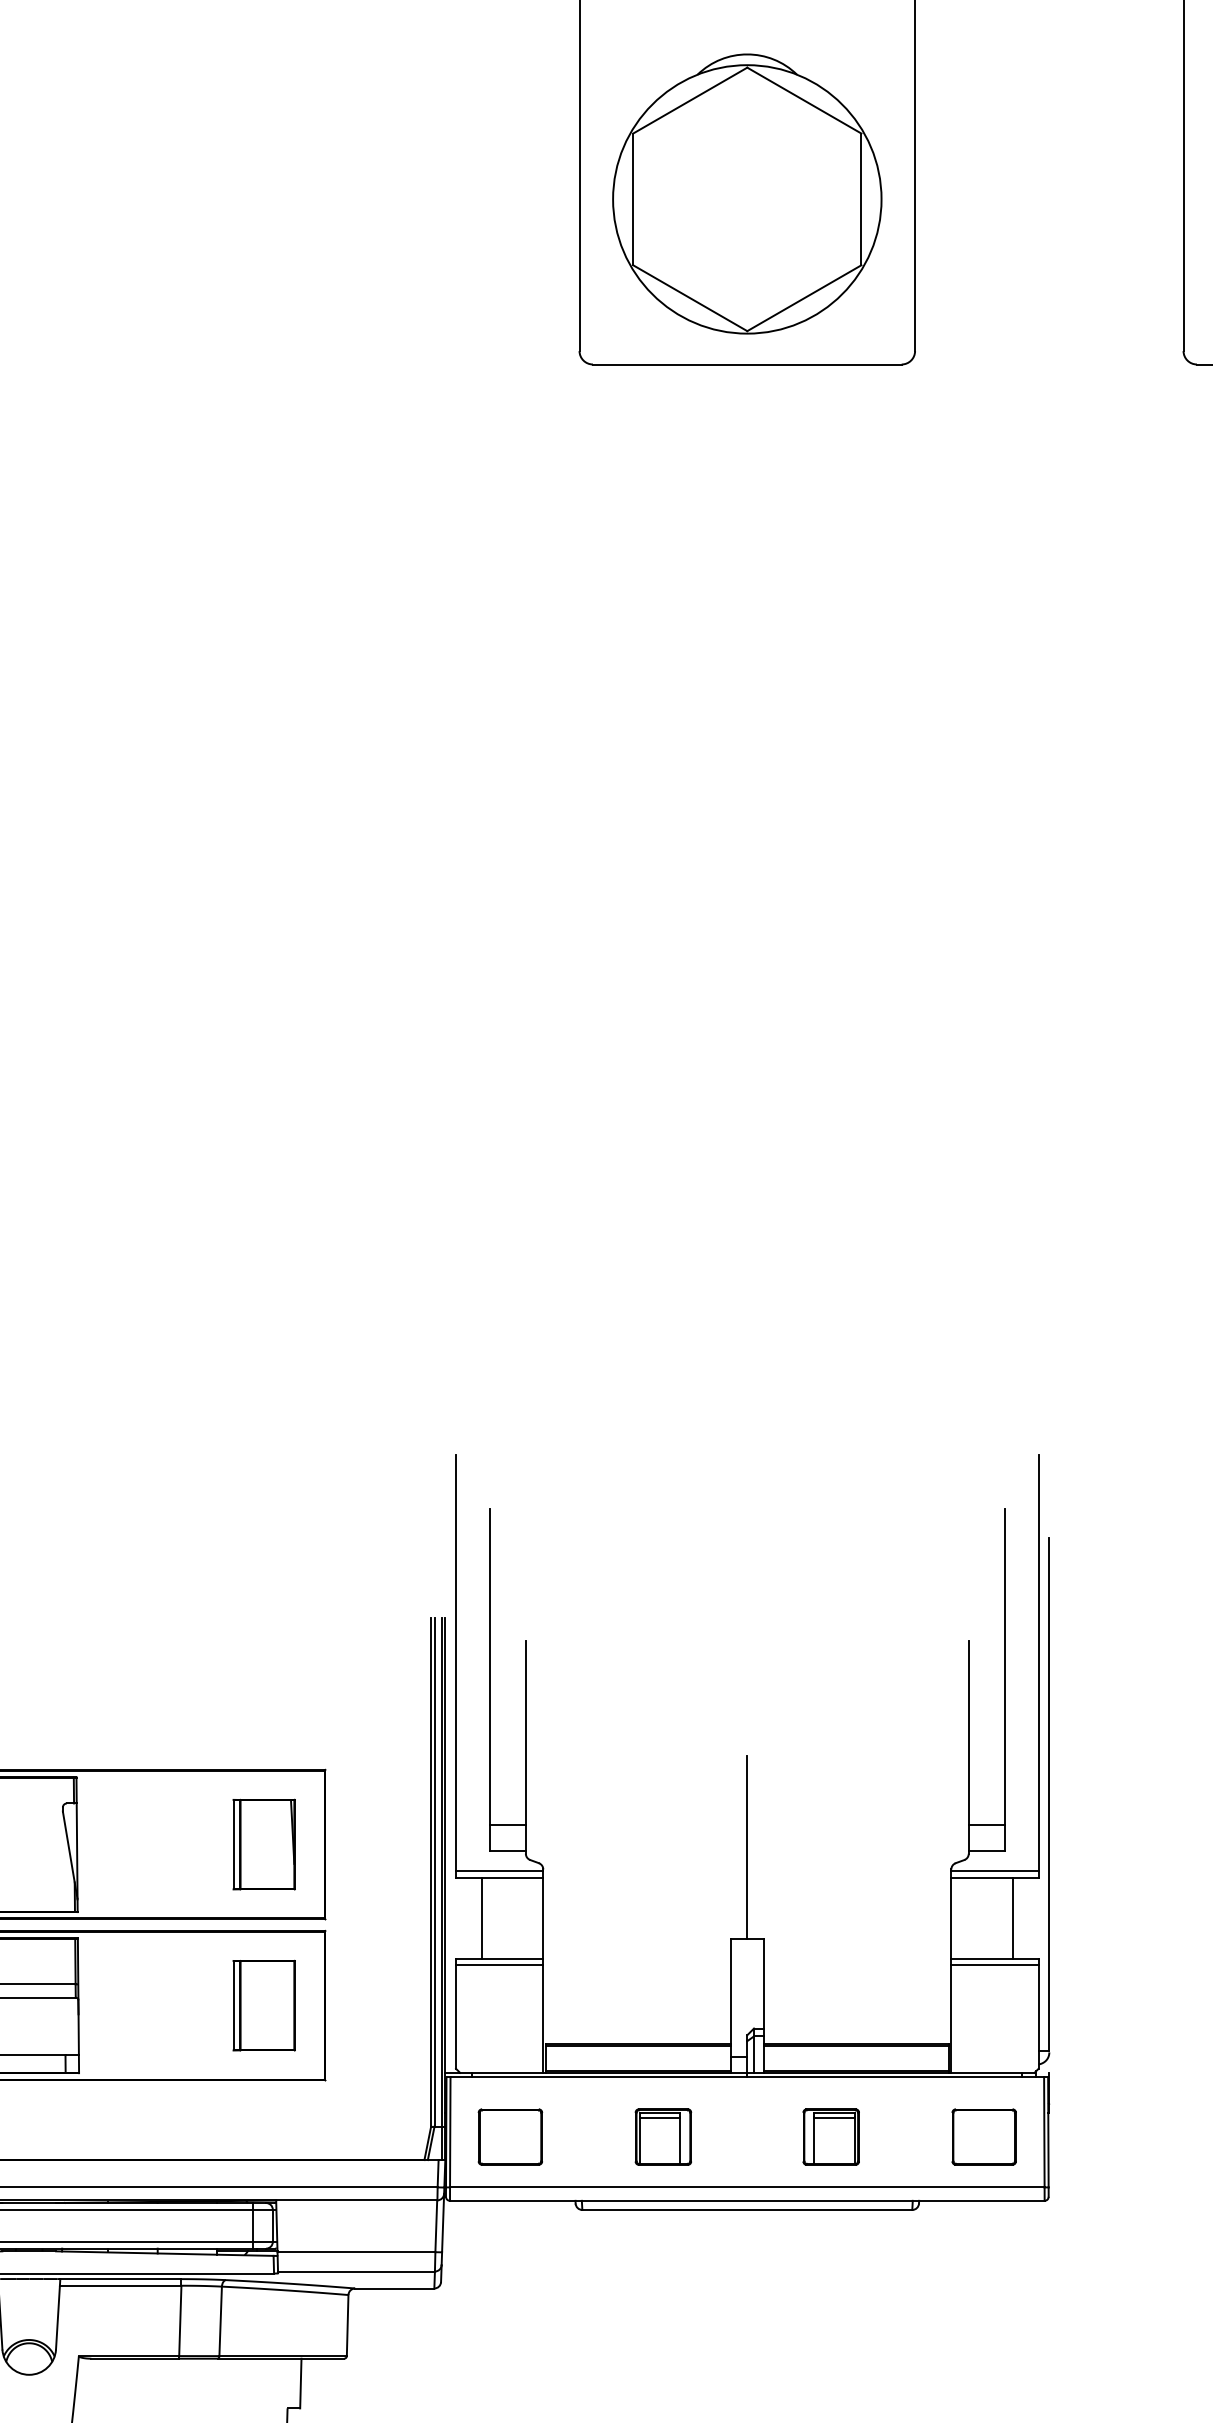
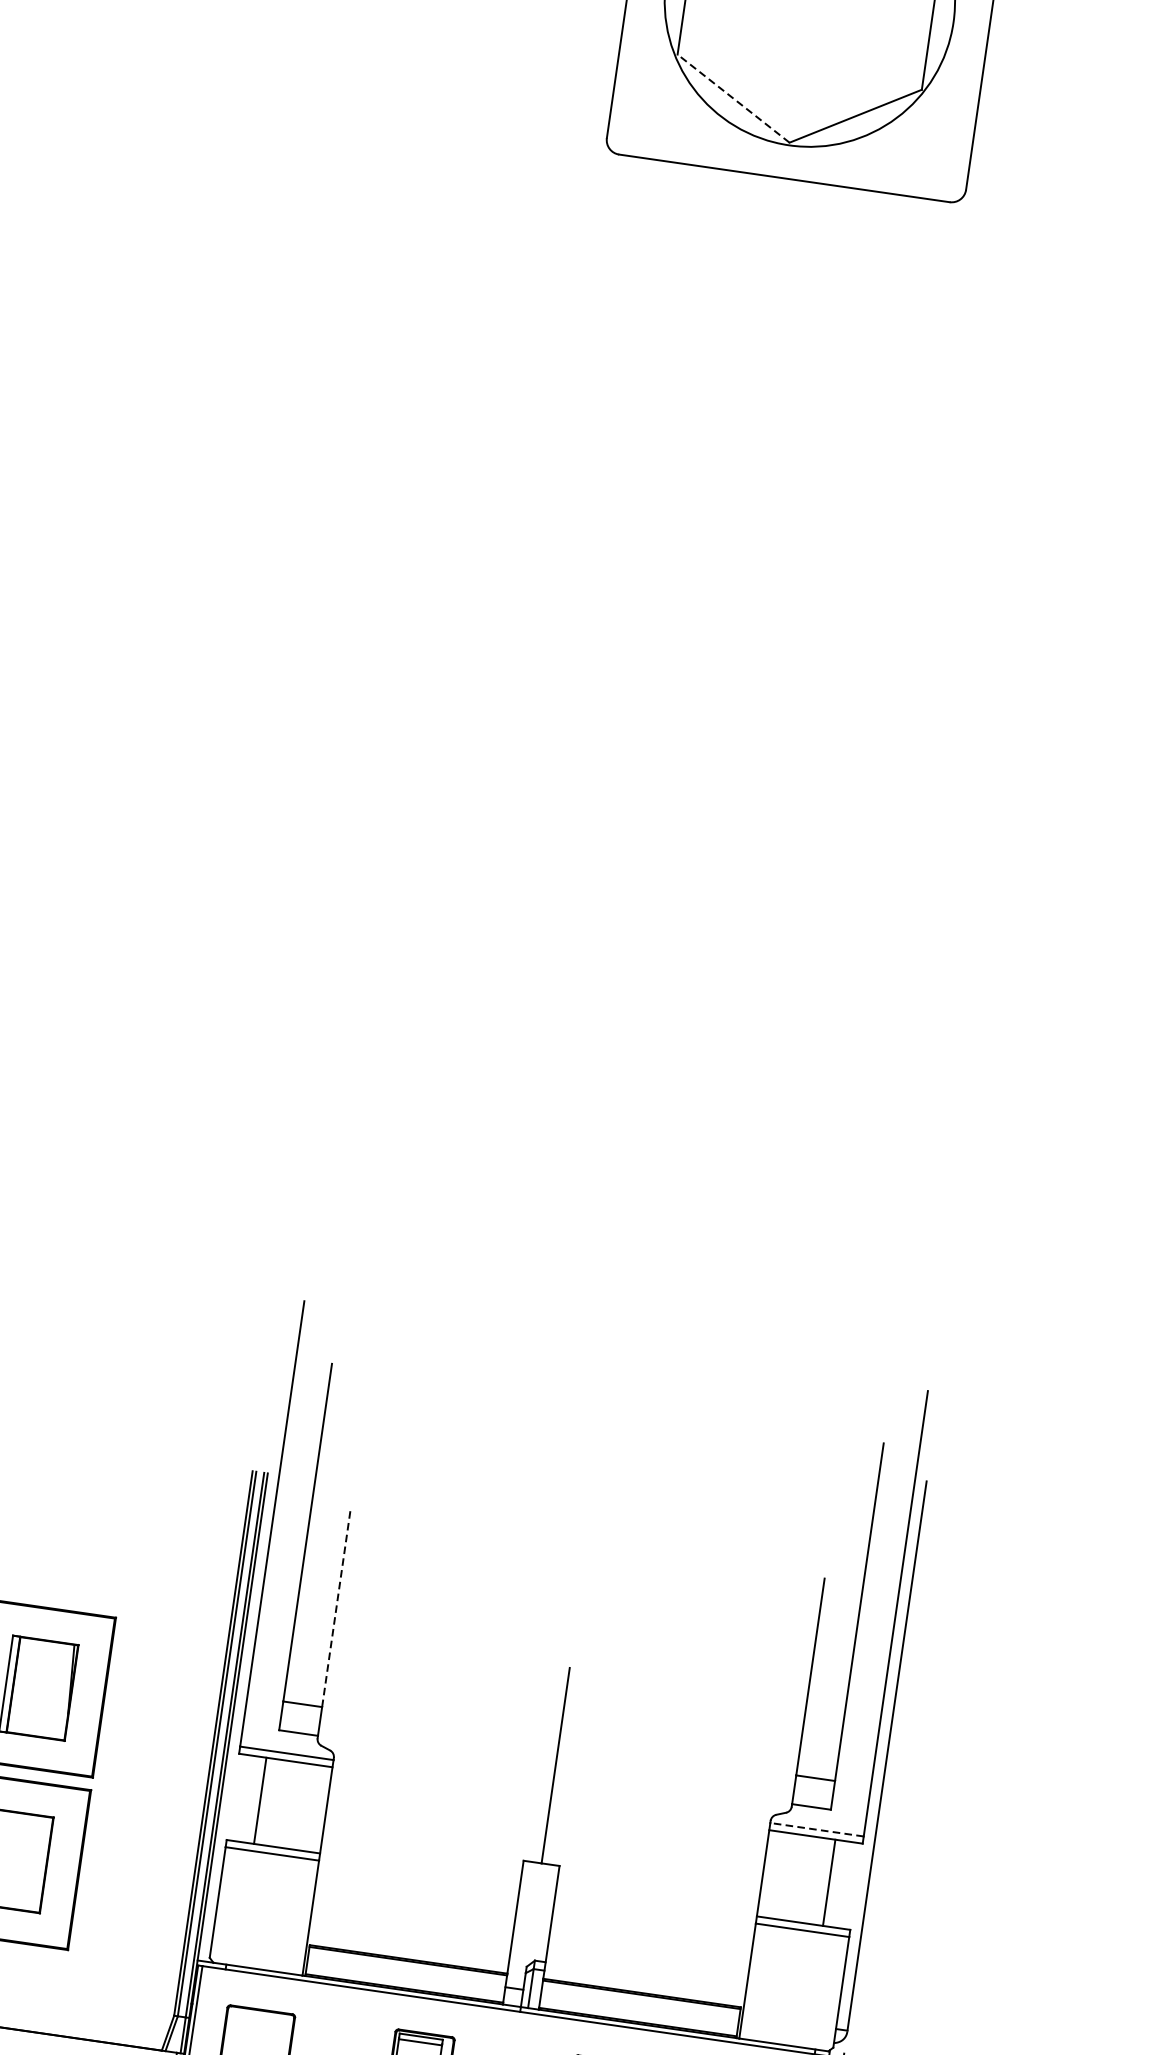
line: (690, 298) -> (733, 98), solid -> dashed
line: (525, 1732) -> (335, 1608), solid -> dashed
line: (994, 1871) -> (816, 1829), solid -> dashed

